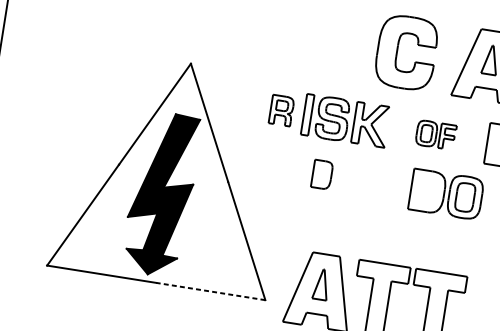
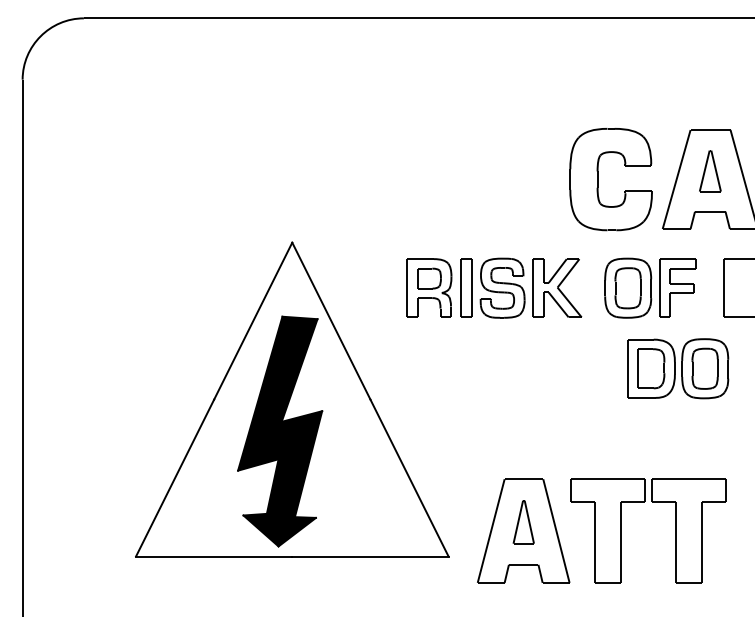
part: (397, 51) -> (598, 179), moved
part: (281, 110) -> (429, 287), size x1.43
part: (436, 134) -> (650, 287), size x1.67
part: (322, 174) -> (651, 368), moved
line: (210, 291) -> (369, 556), dashed -> solid

